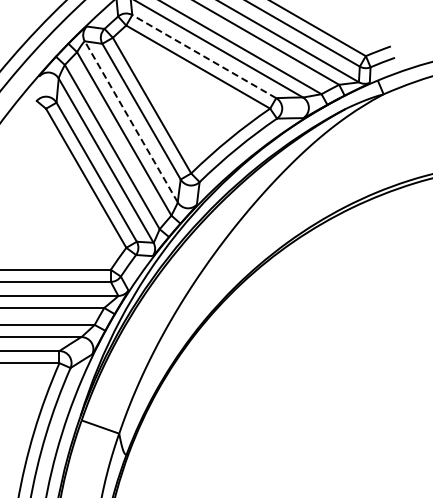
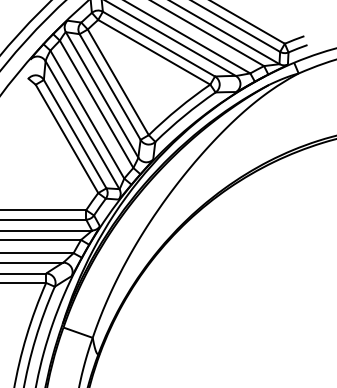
line: (203, 56) -> (158, 44), dashed -> solid
line: (131, 121) -> (102, 94), dashed -> solid

